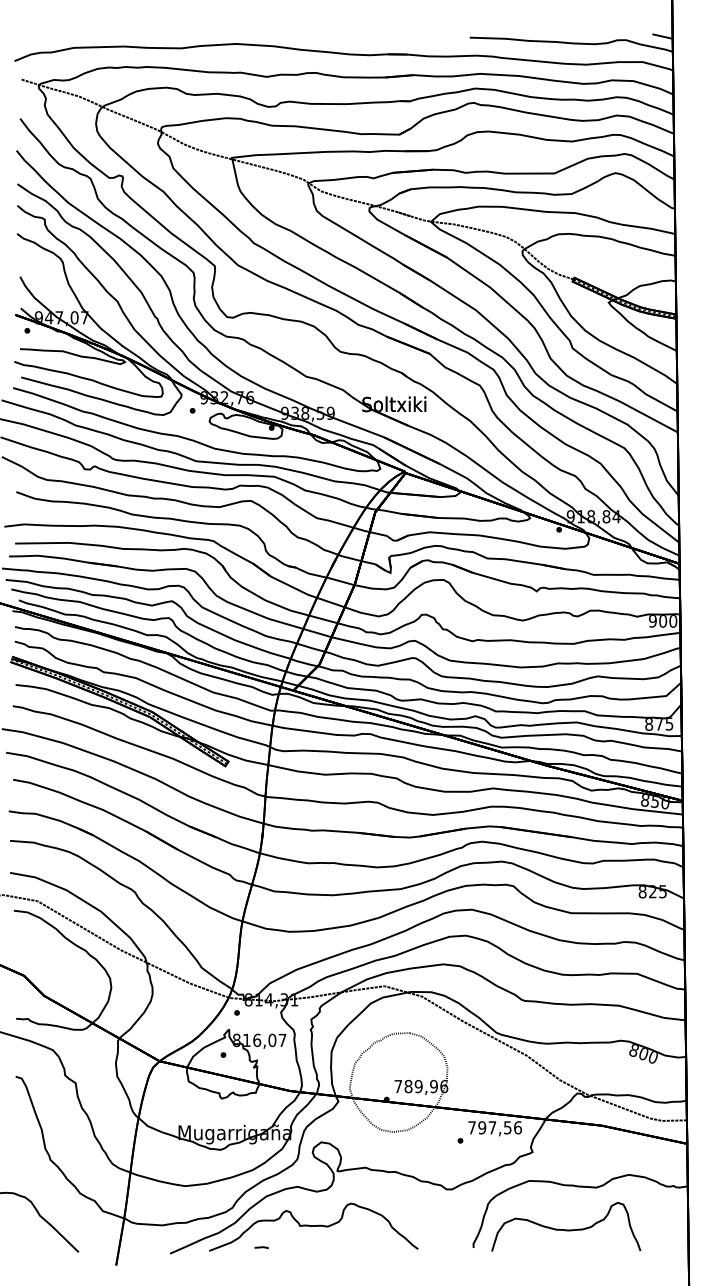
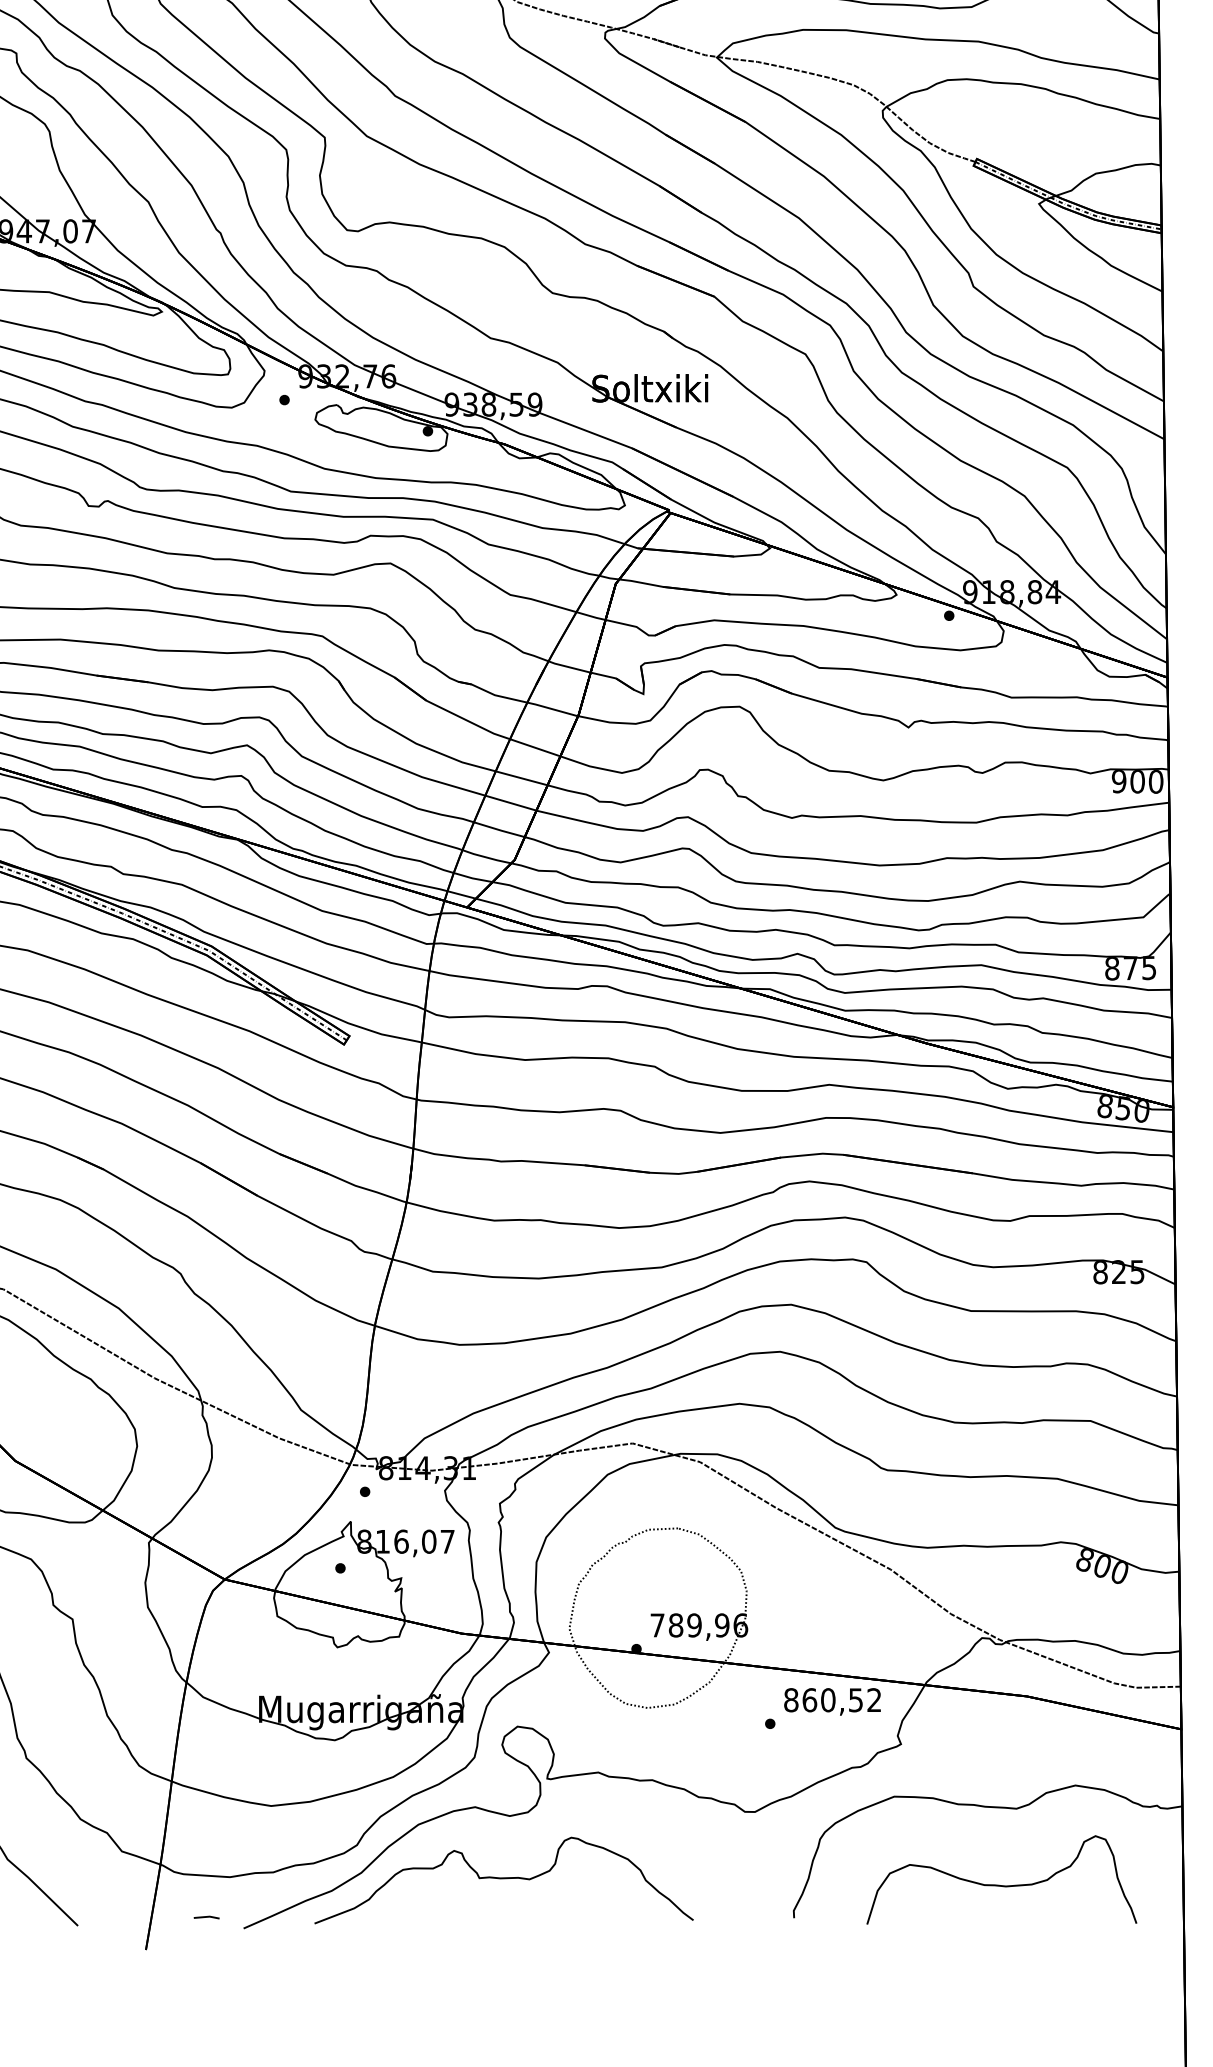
text: (494, 1127) -> (831, 1699), 797,56 -> 860,52
curve: (566, 1229) -> (1002, 1884), moved
line: (261, 1247) -> (206, 1917), moved

